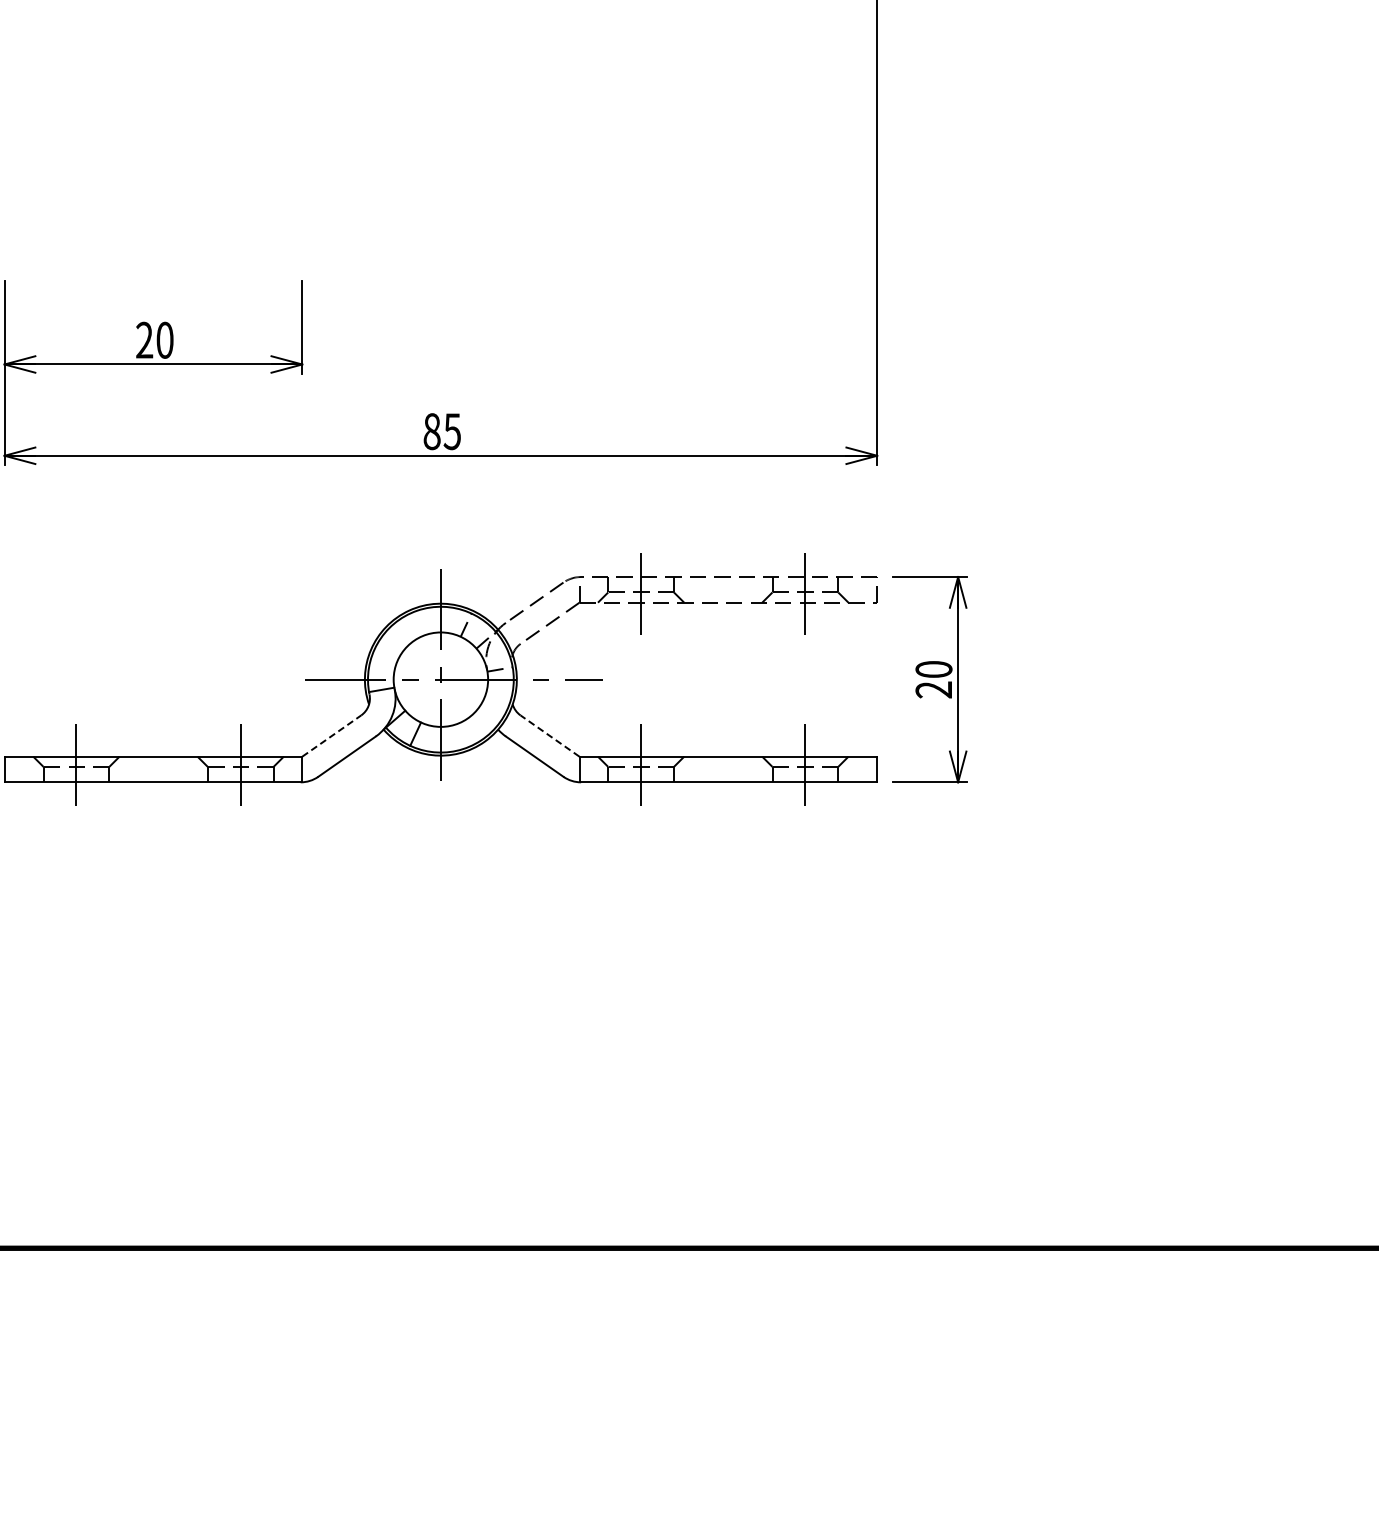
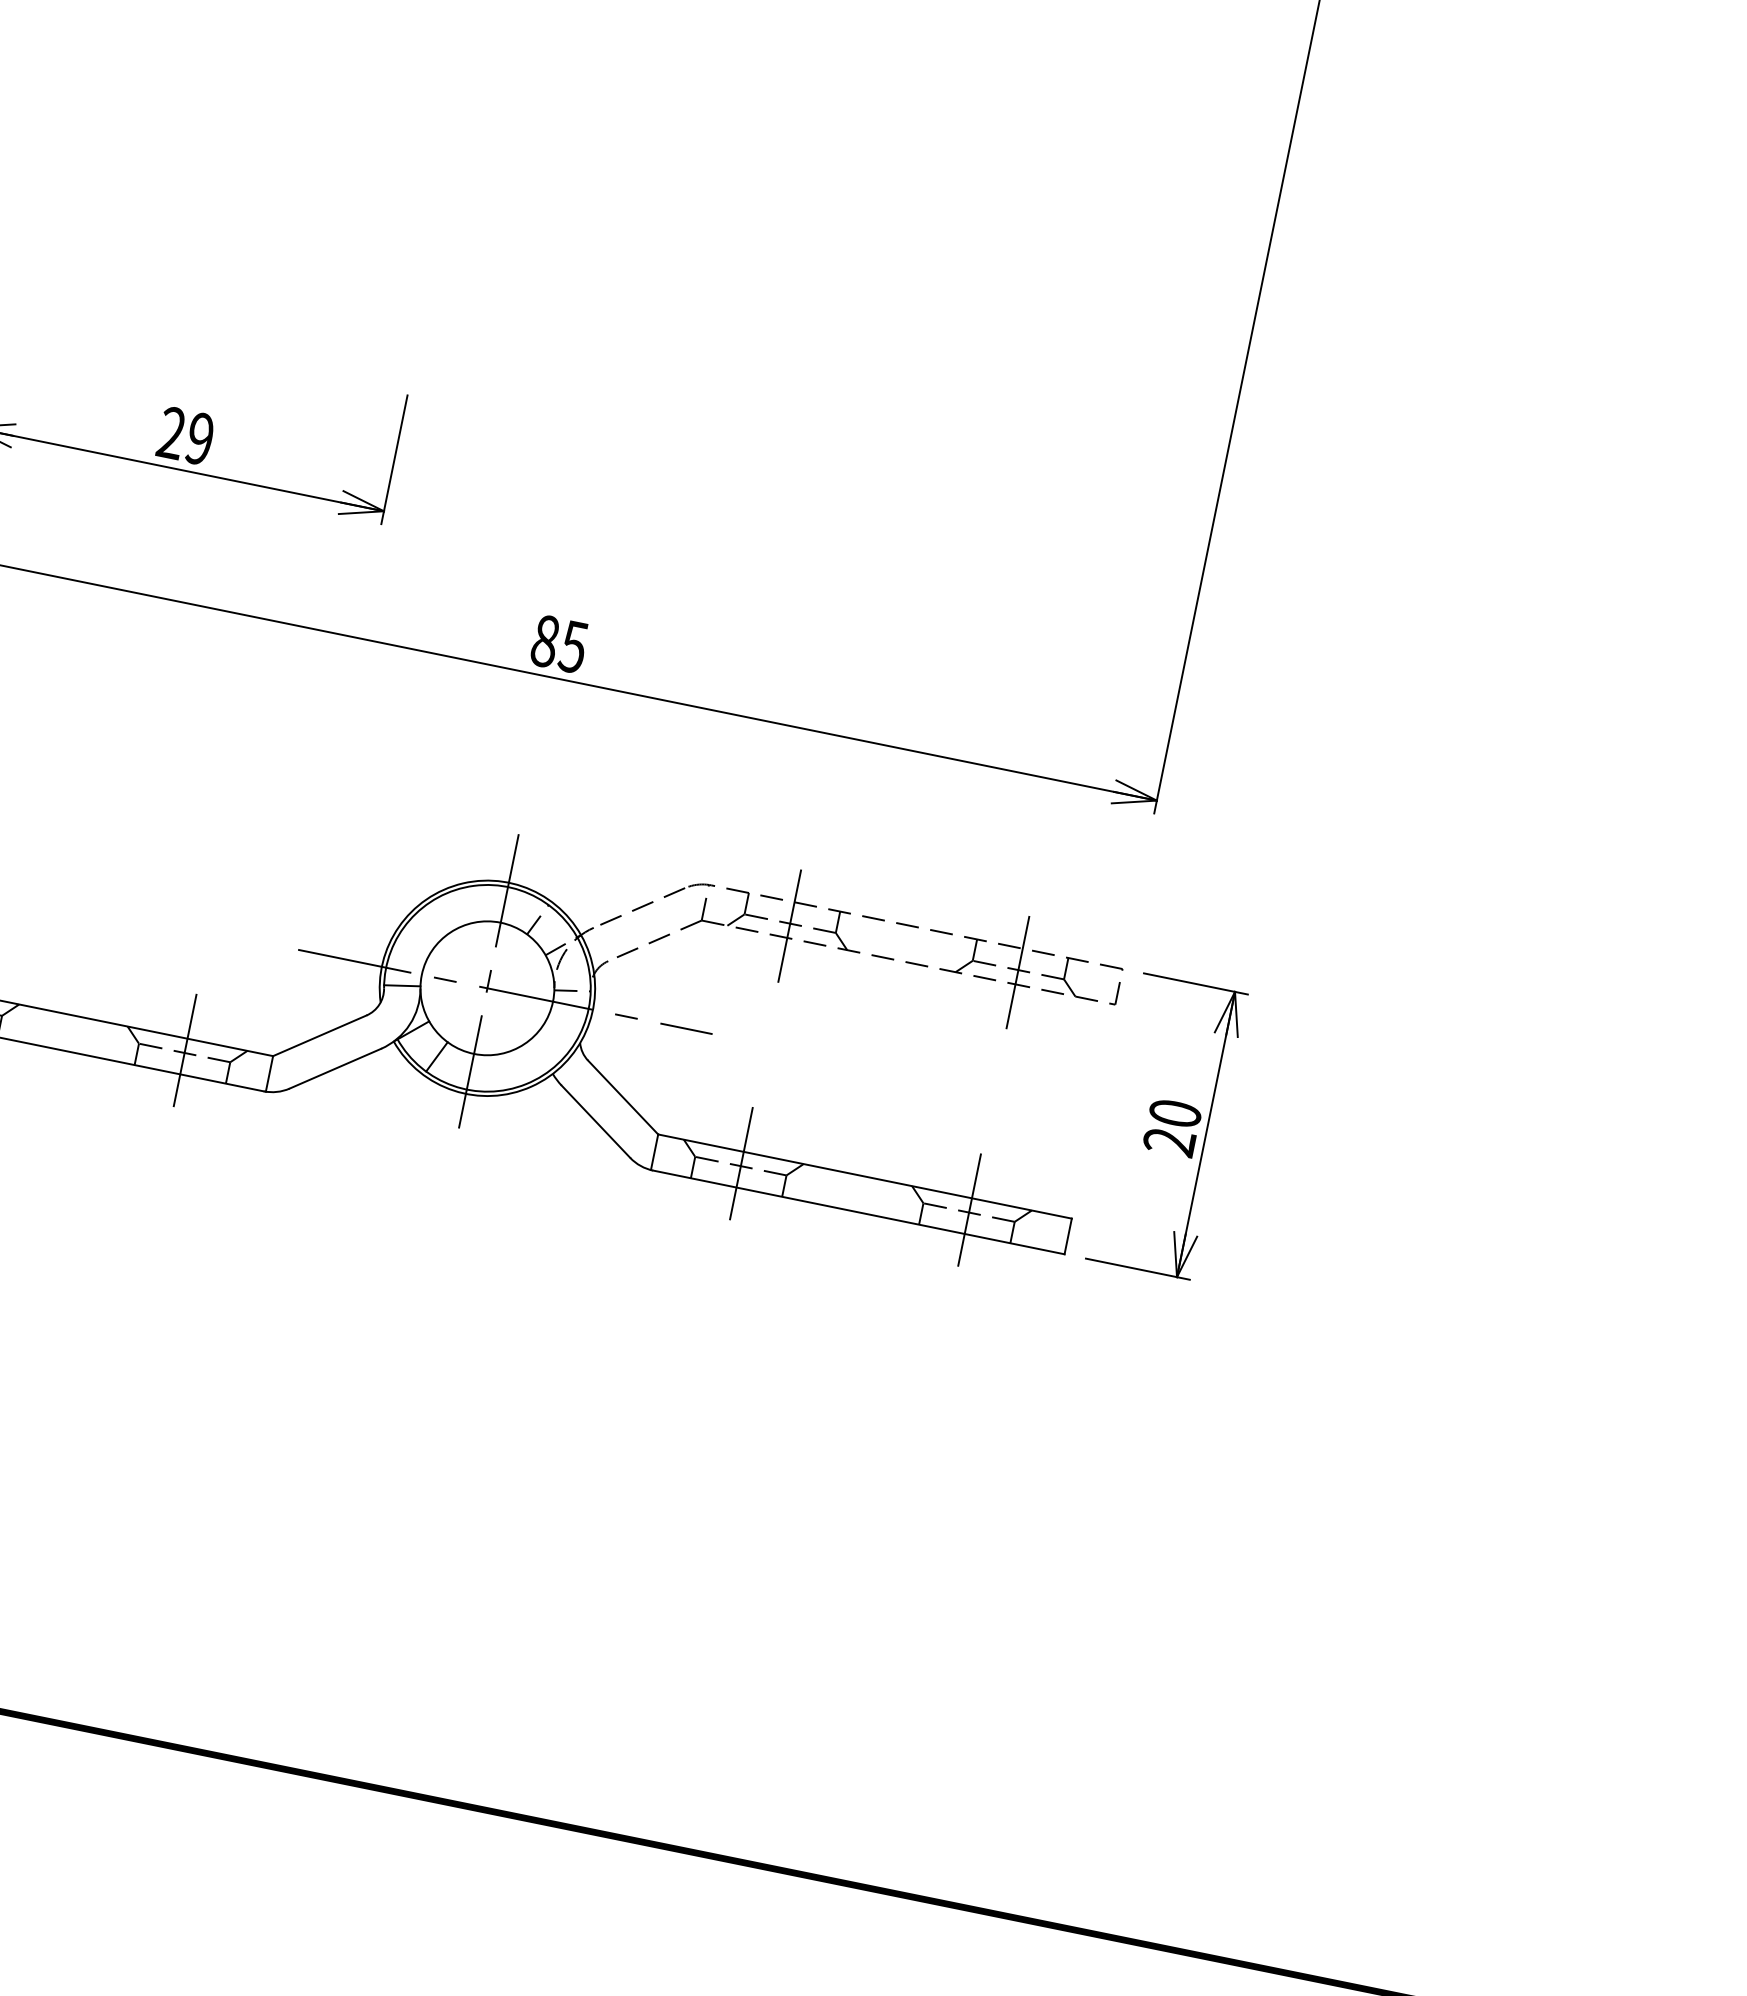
text: (164, 339) -> (199, 437), 20 -> 29
line: (331, 736) -> (319, 1036), dashed -> solid
line: (550, 736) -> (623, 1098), dashed -> solid

